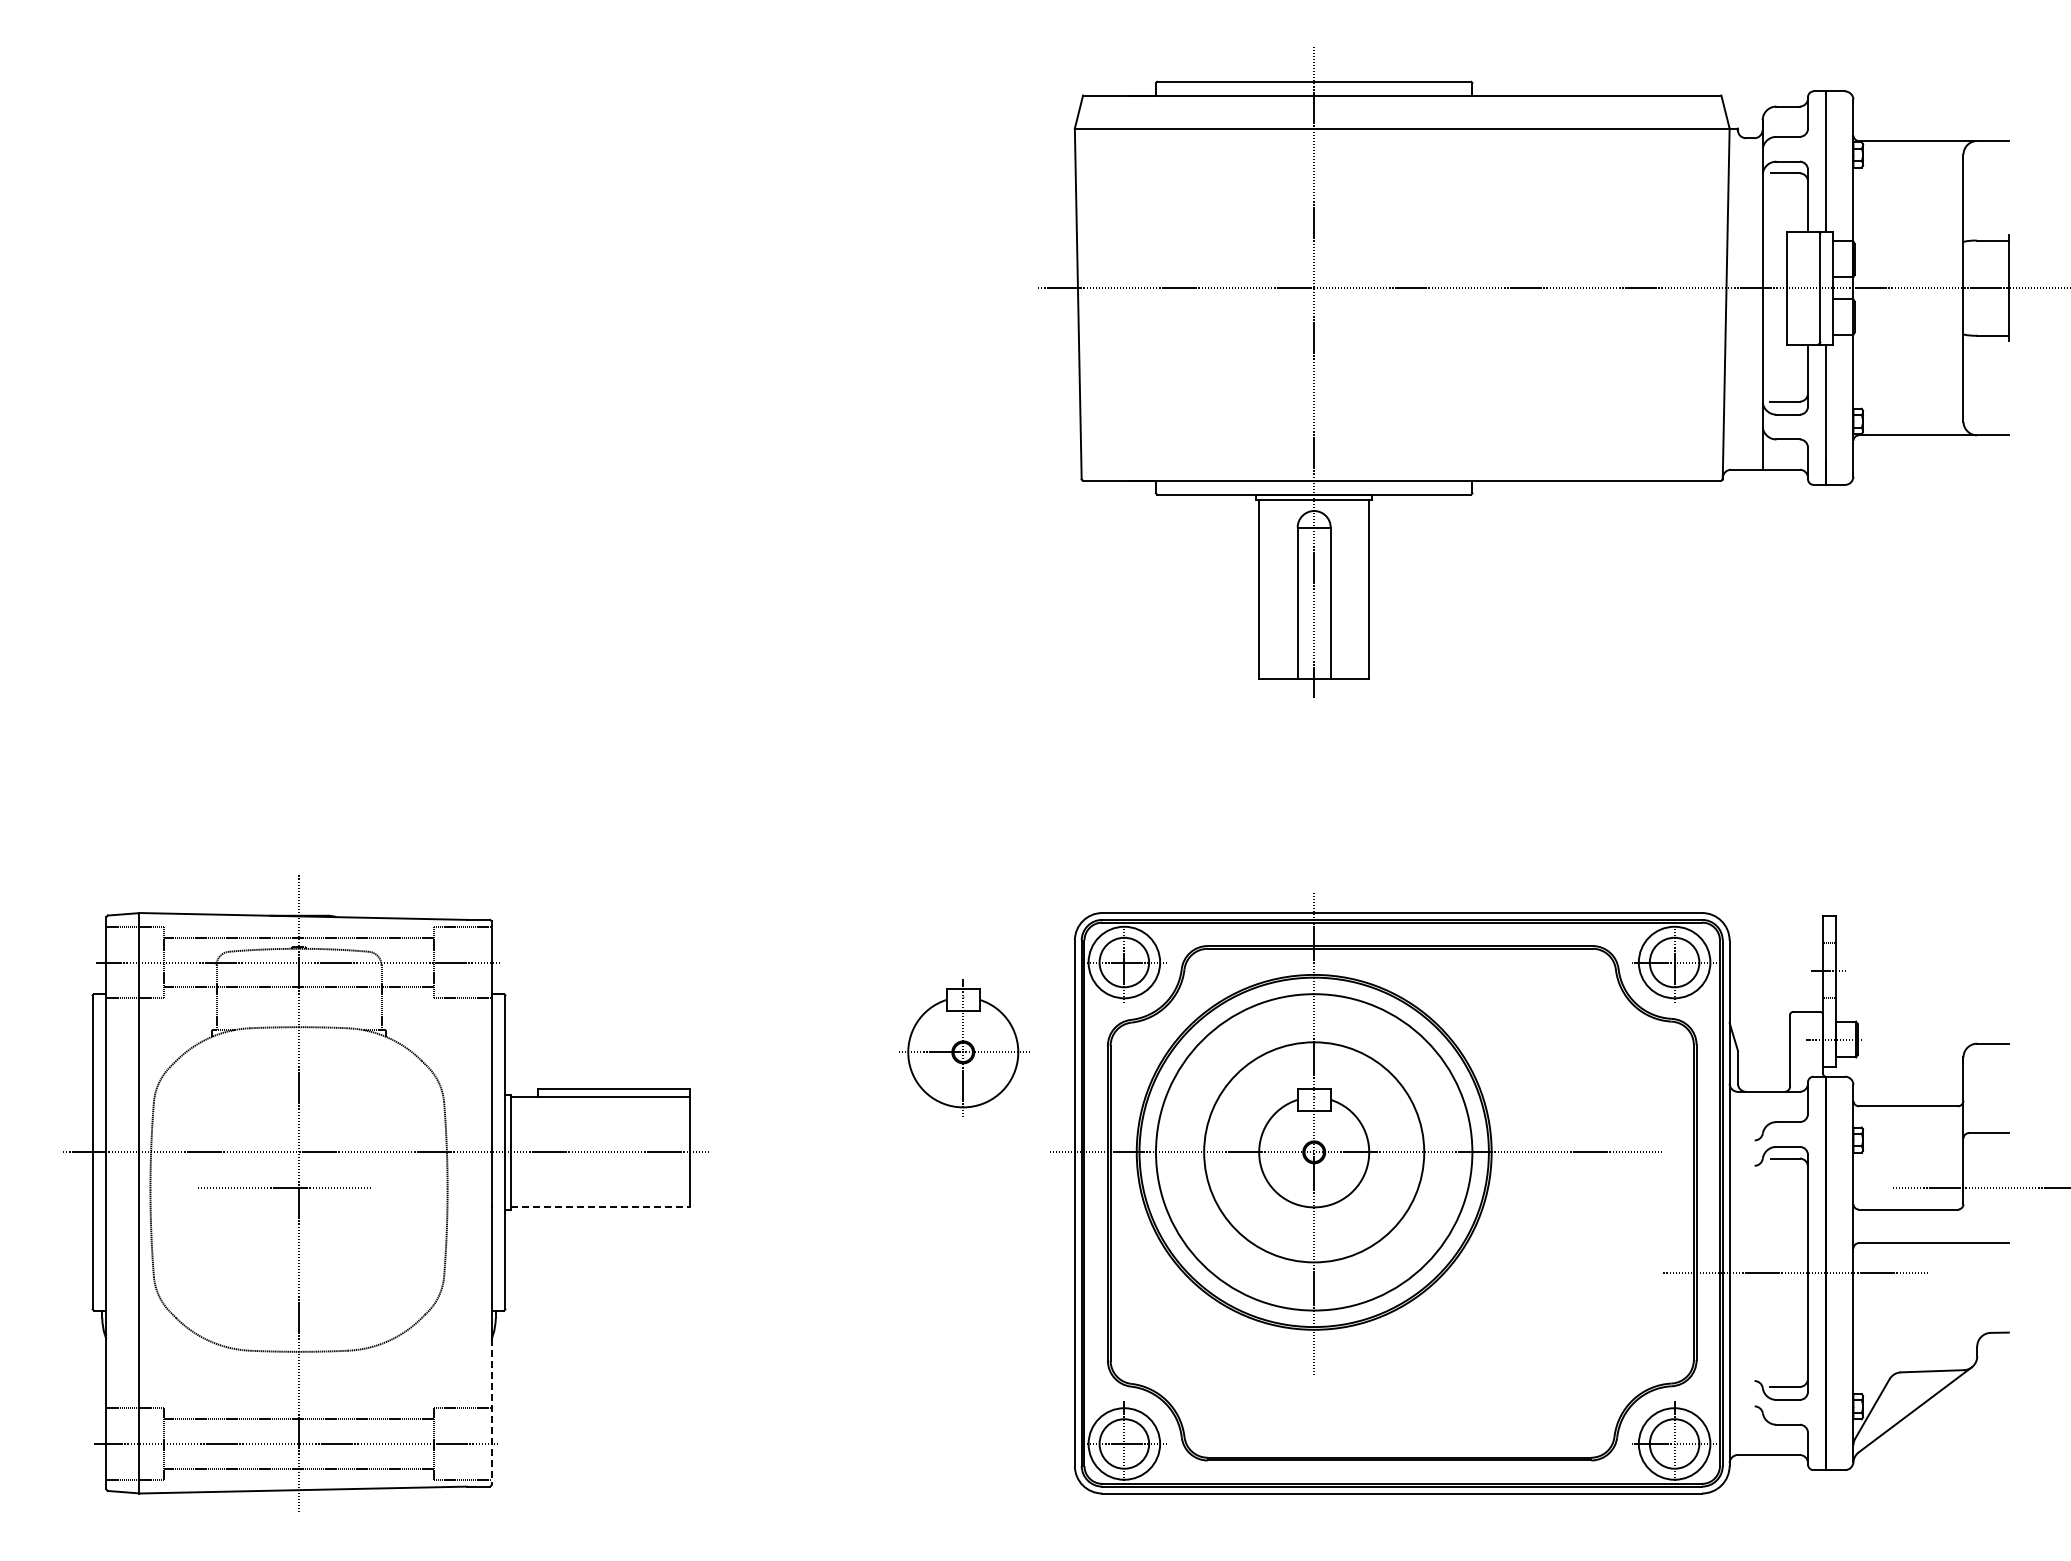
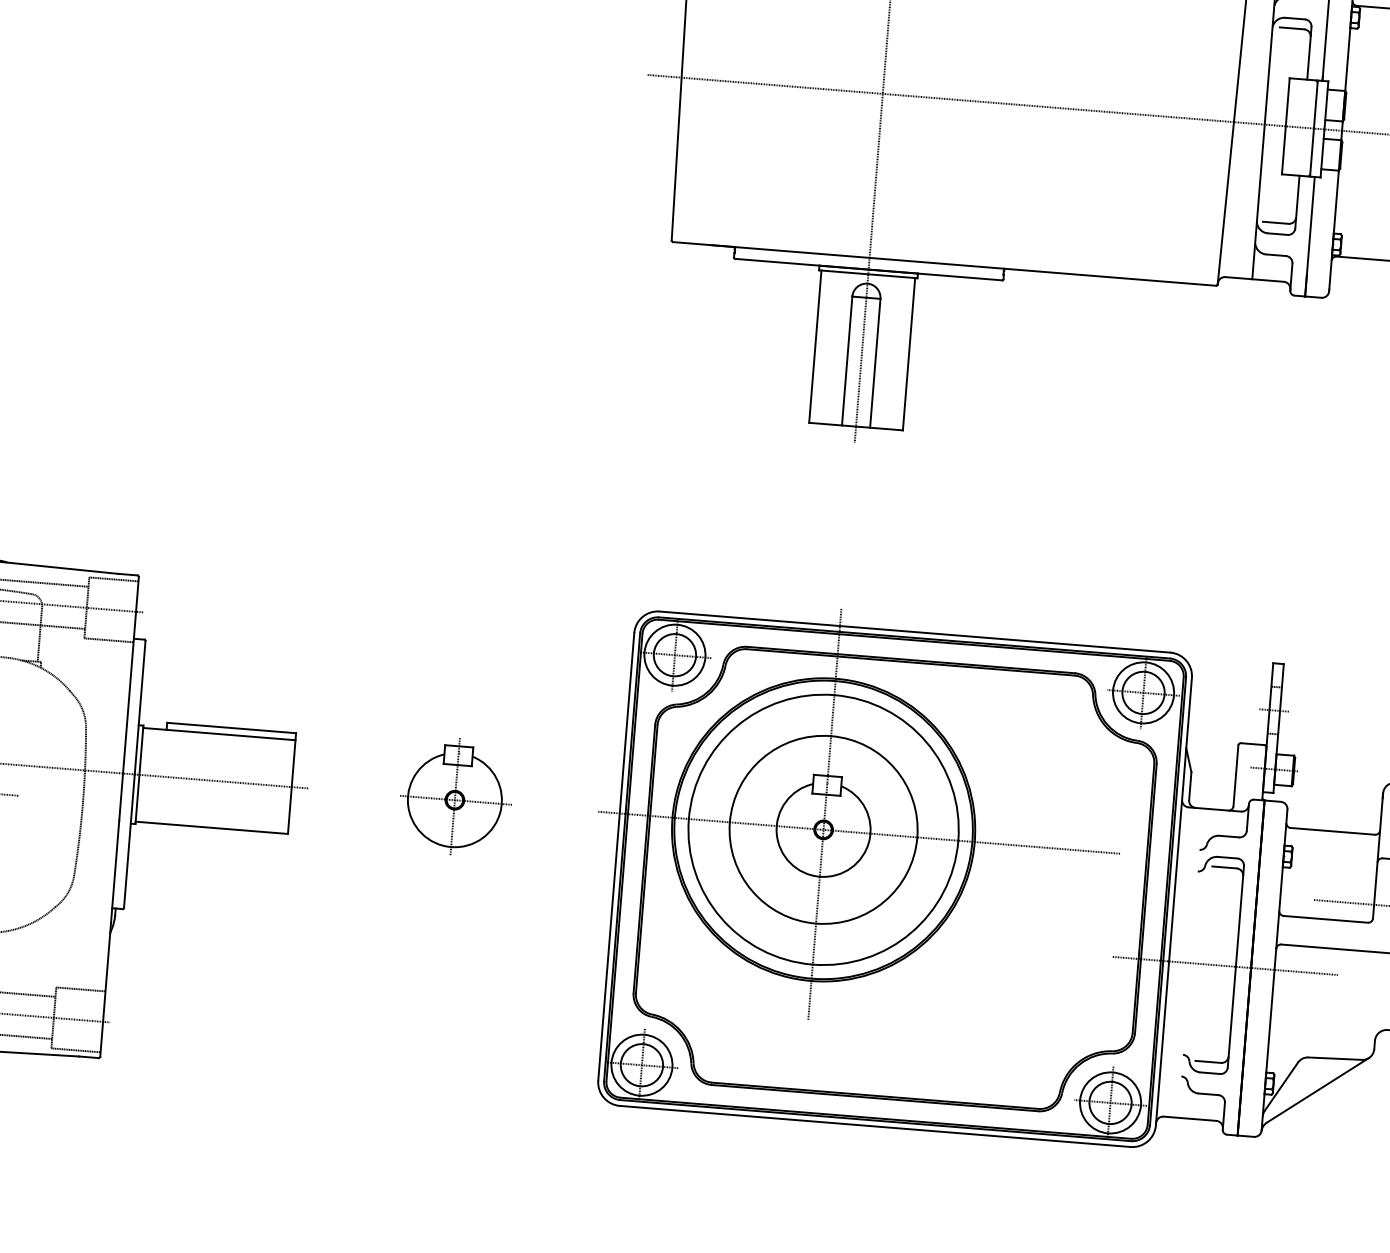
part: (964, 1047) -> (456, 796), moved
line: (600, 1207) -> (212, 827), dashed -> solid
line: (491, 1412) -> (105, 995), dashed -> solid

